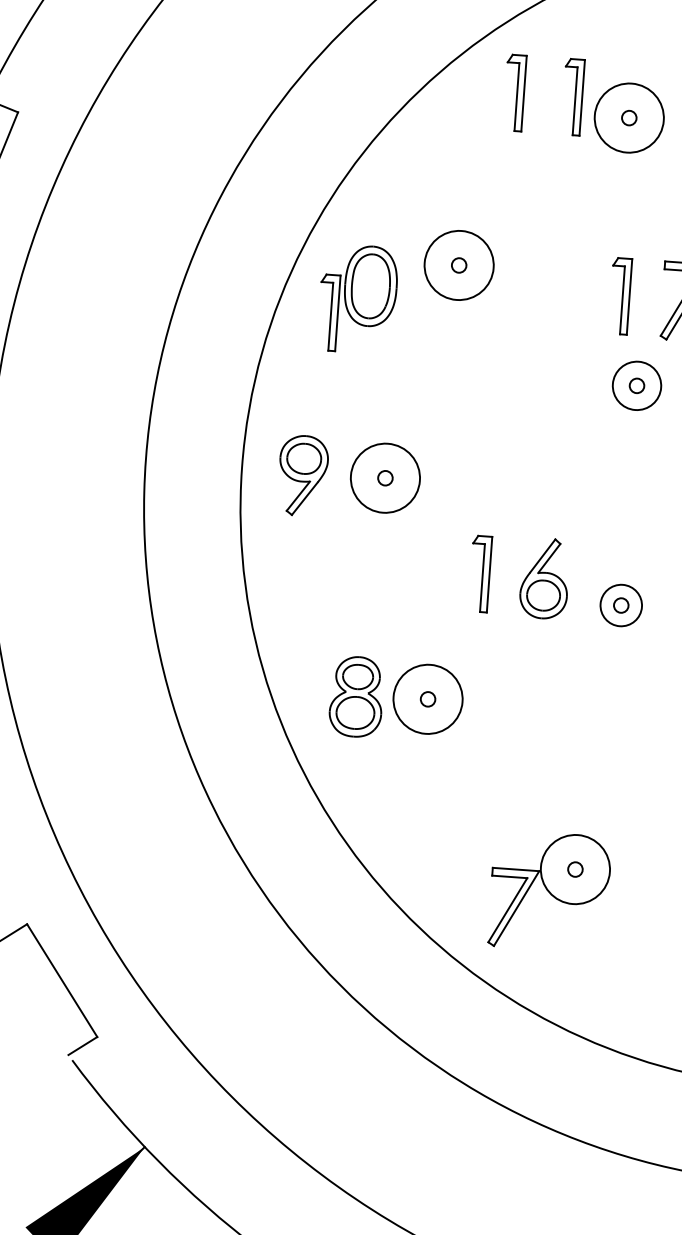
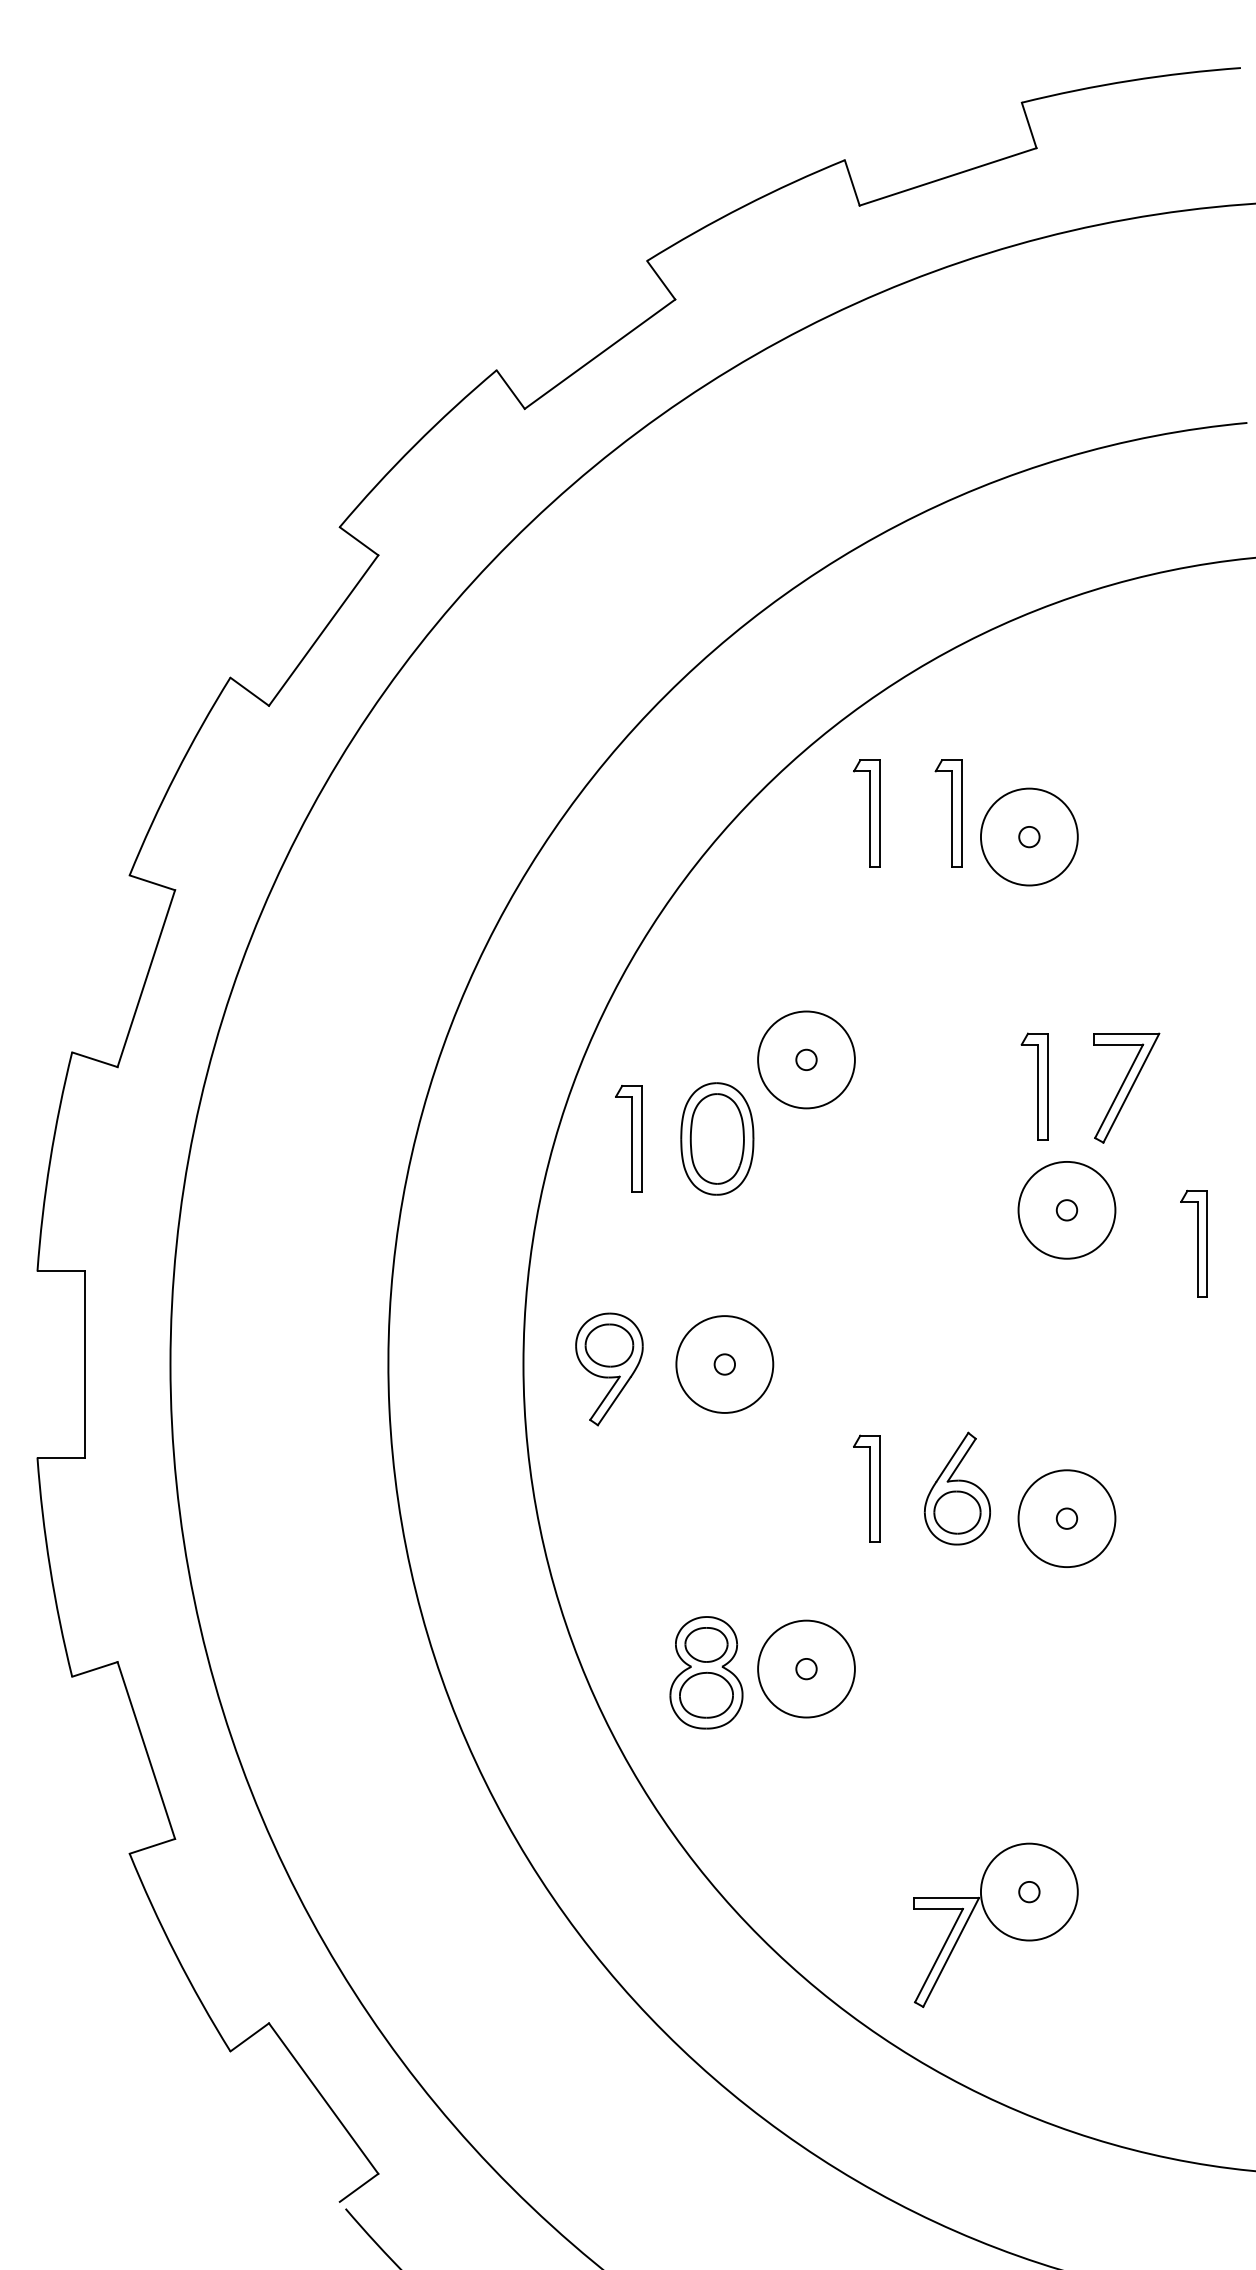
part: (371, 286) -> (717, 1138), moved
circle: (636, 385) -> (1066, 1209), size x1.43
circle: (620, 605) -> (1066, 1518), size x1.67

